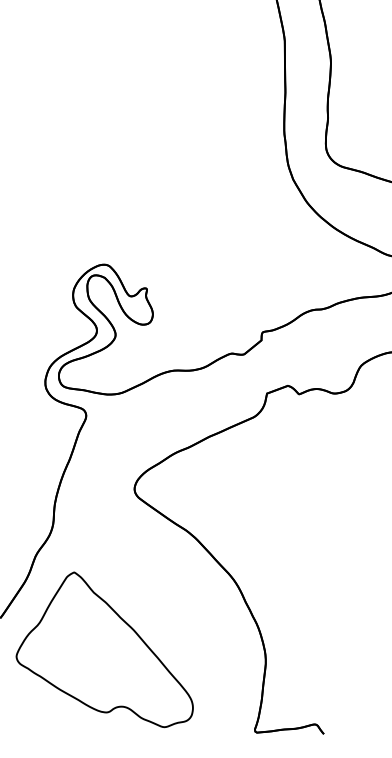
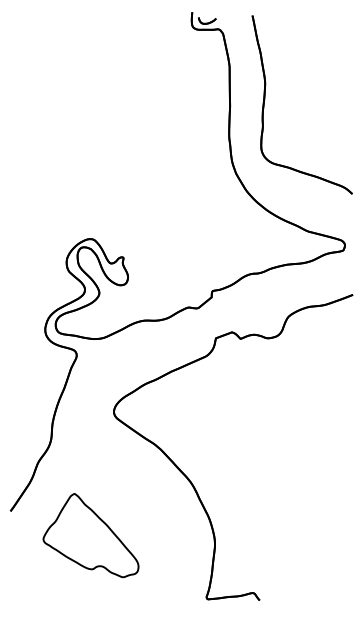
part: (104, 649) -> (90, 535), size x0.7

